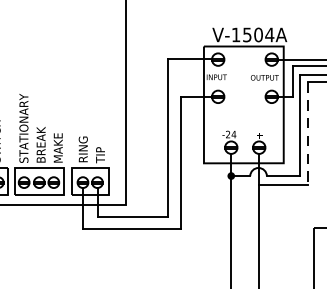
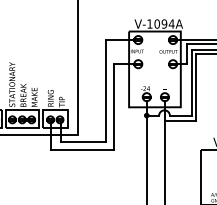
text: (252, 34) -> (160, 23), V-1504A -> V-1094A
line: (307, 134) -> (196, 88), dashed -> solid

